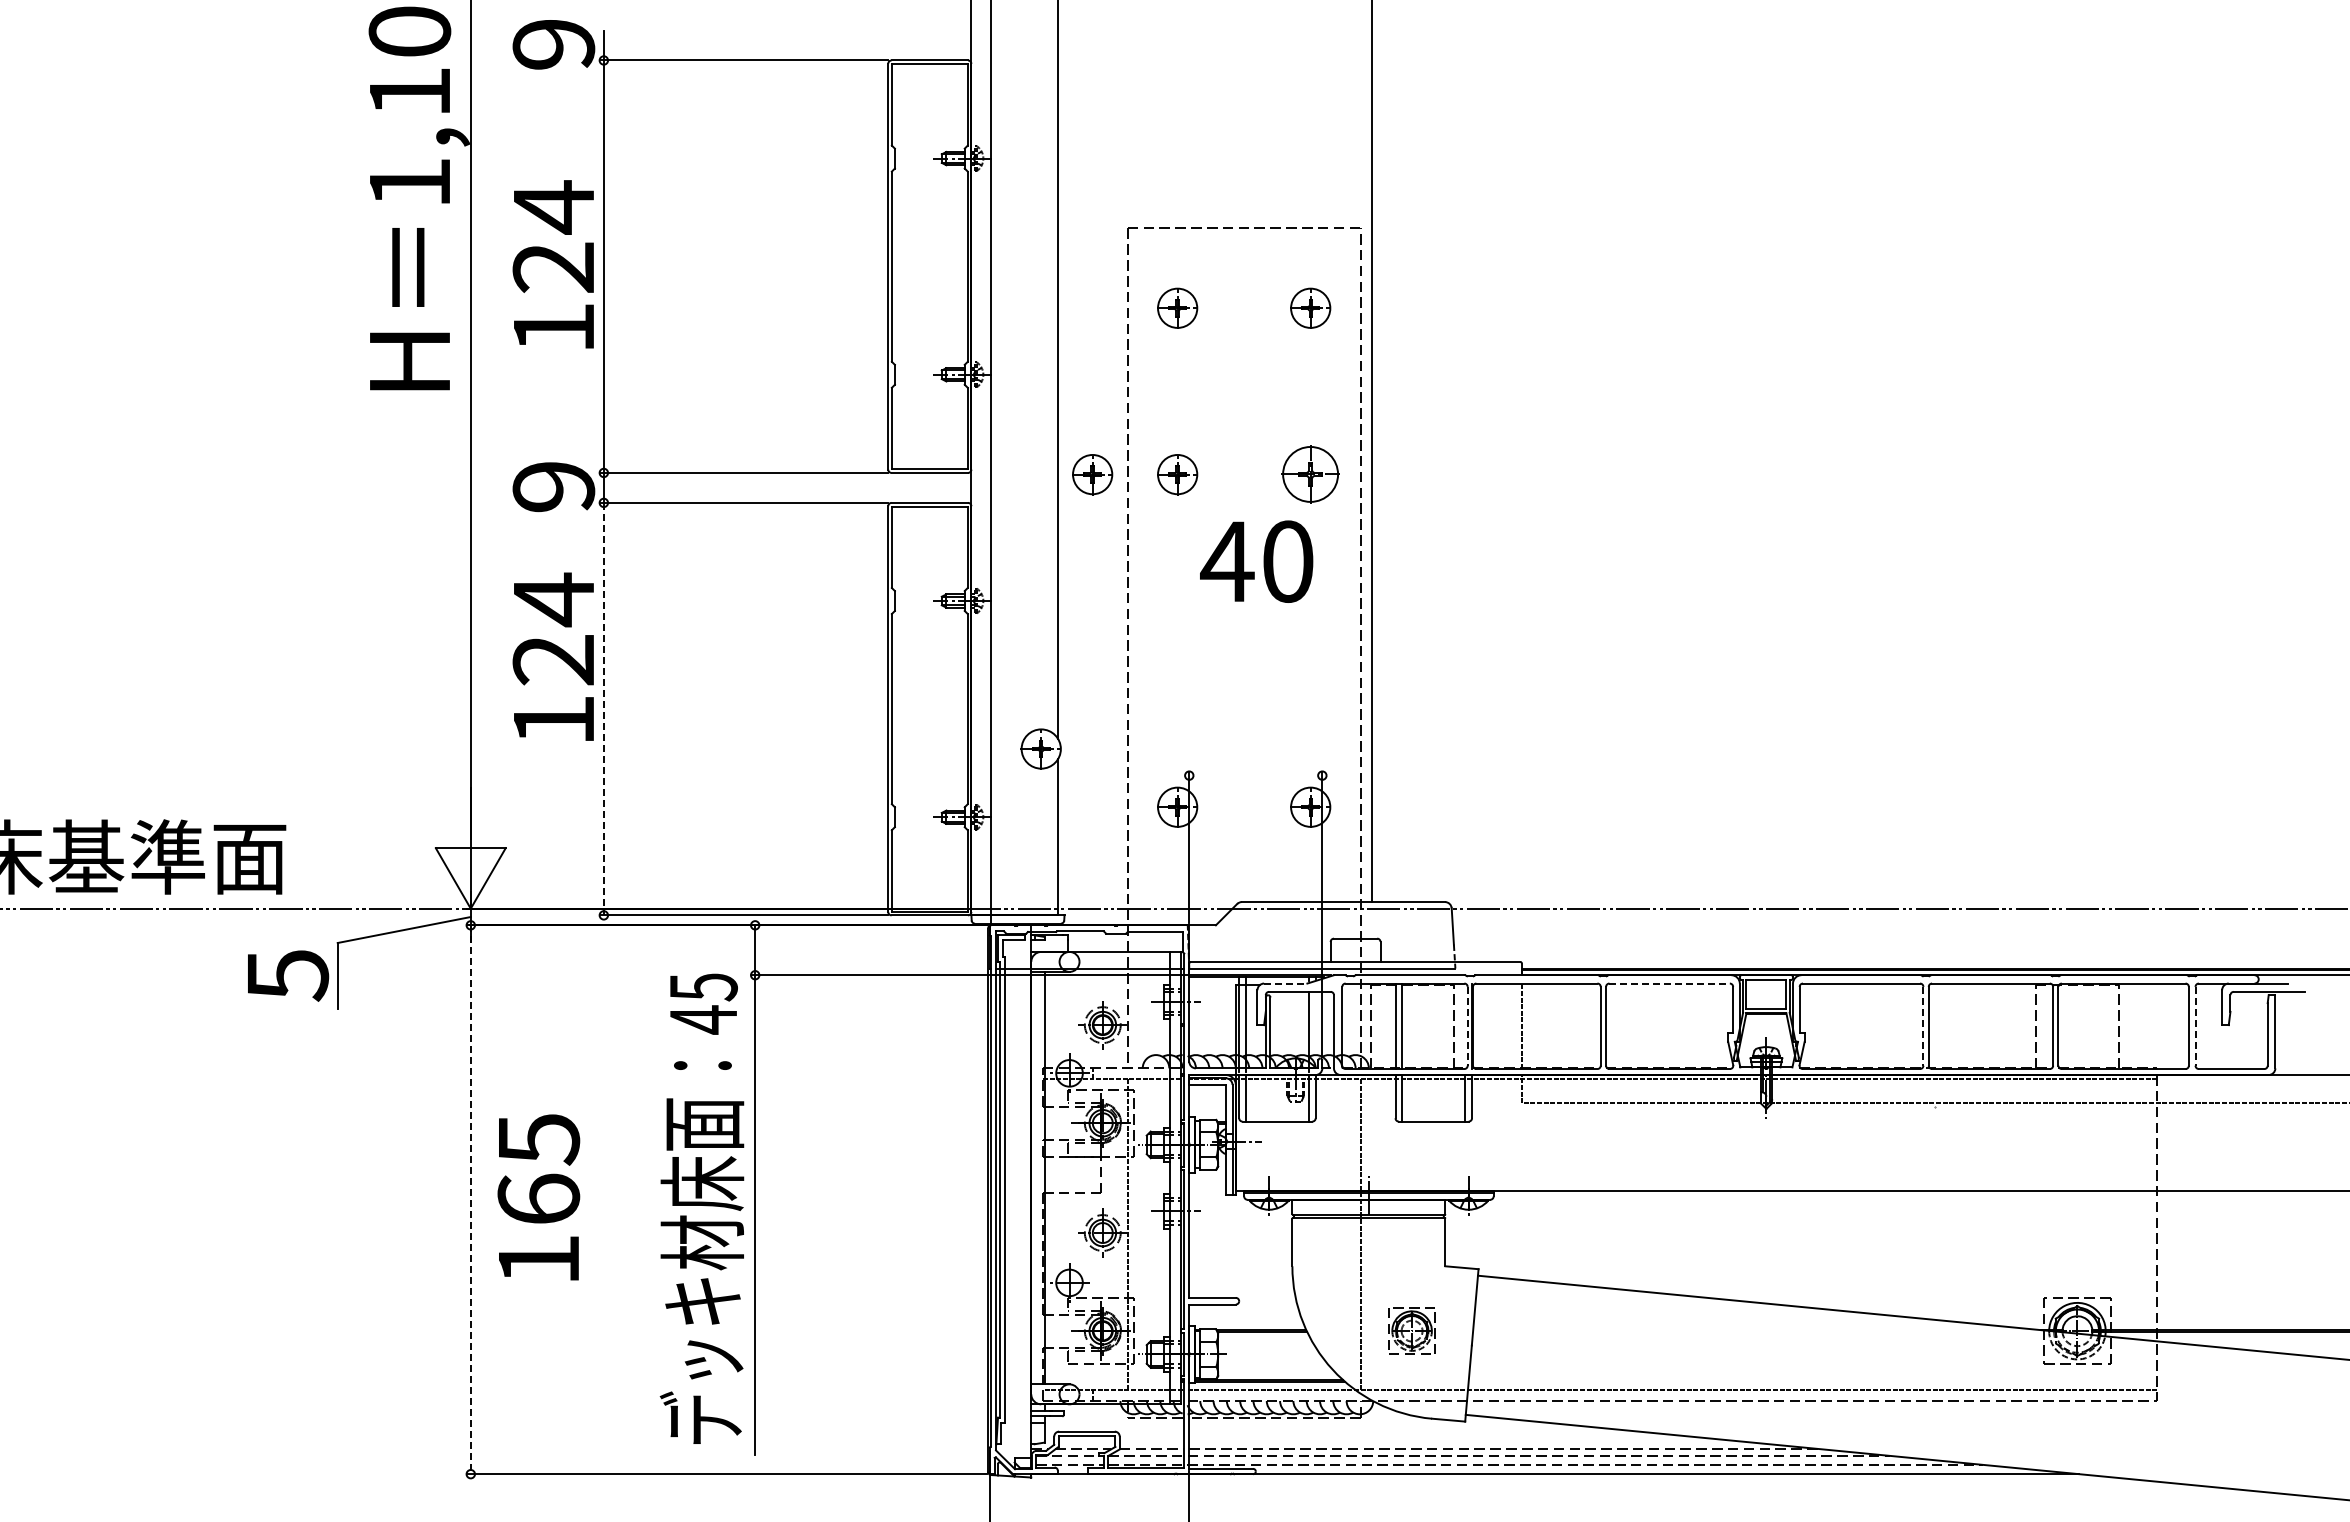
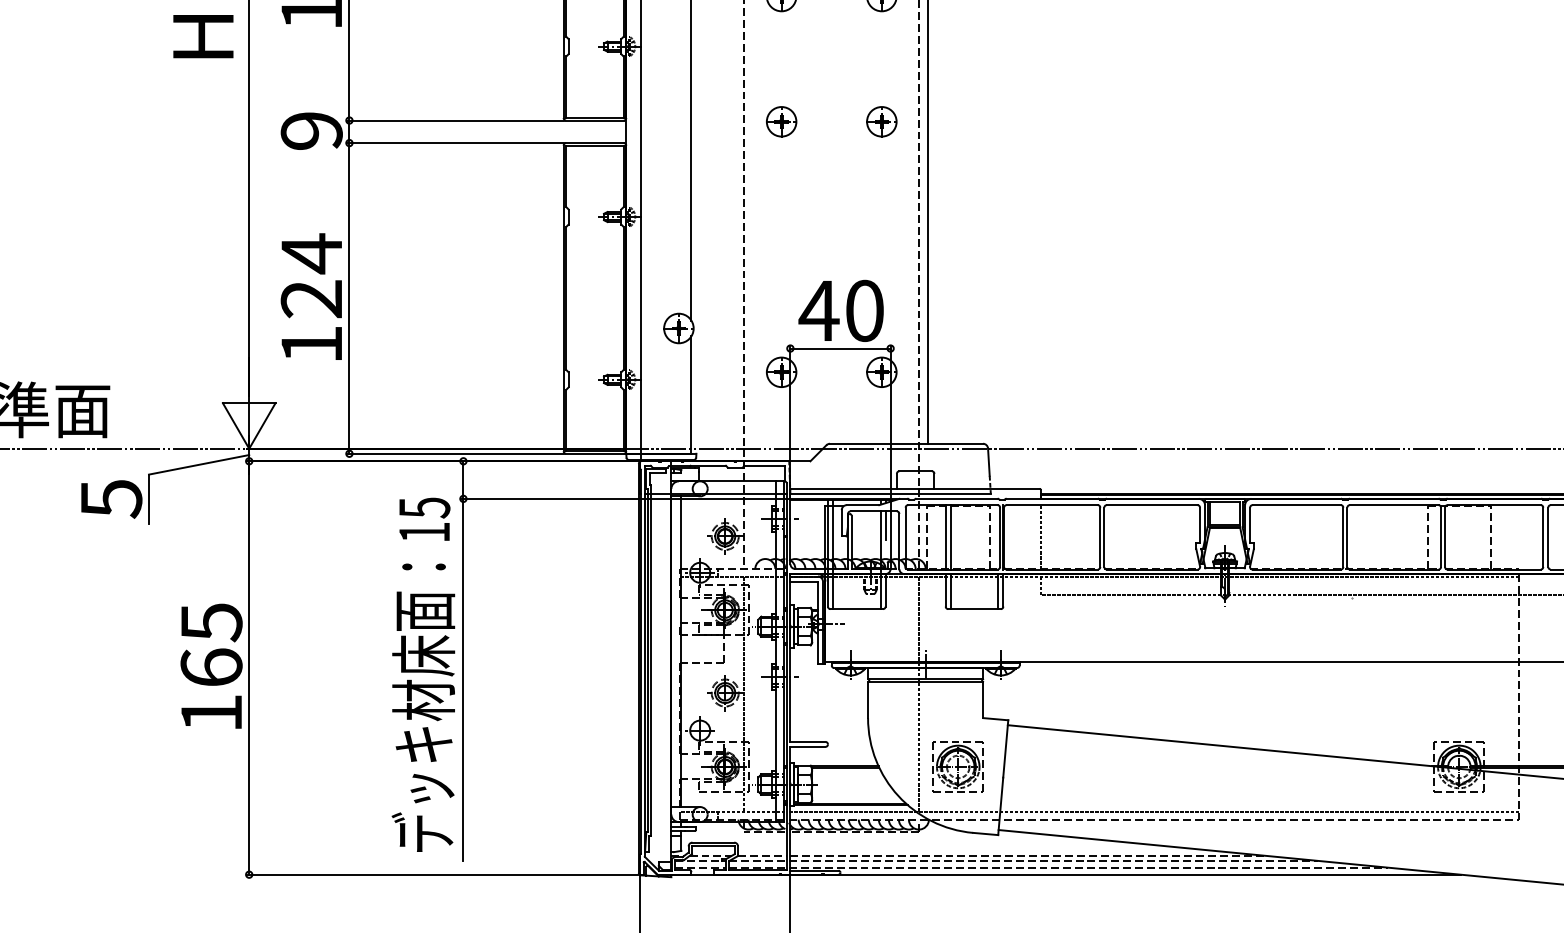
part: (1092, 474) -> (717, 121), removed
part: (1310, 474) -> (881, 121), size x0.71
text: (1256, 561) -> (841, 310), moved
text: (552, 656) -> (310, 296), moved
line: (603, 709) -> (349, 298), dashed -> solid
line: (1255, 775) -> (840, 348), added
line: (1285, 983) -> (862, 505), dashed -> solid
line: (1670, 983) -> (1152, 505), dashed -> solid
line: (1315, 1010) -> (885, 525), added
text: (703, 1019) -> (424, 532), 45 -> 15
line: (1467, 1026) -> (999, 537), dashed -> solid
line: (1923, 1026) -> (1343, 537), dashed -> solid
line: (2195, 1026) -> (1548, 537), dashed -> solid
text: (538, 1197) -> (211, 666), moved
line: (470, 1200) -> (249, 668), dashed -> solid
part: (1411, 1330) -> (957, 766), size x1.43

